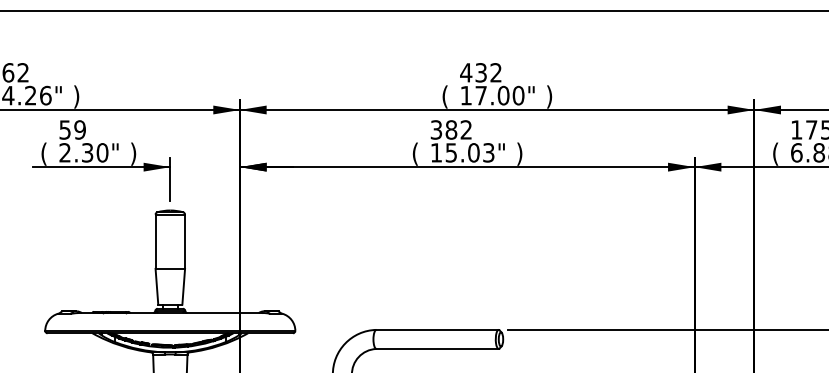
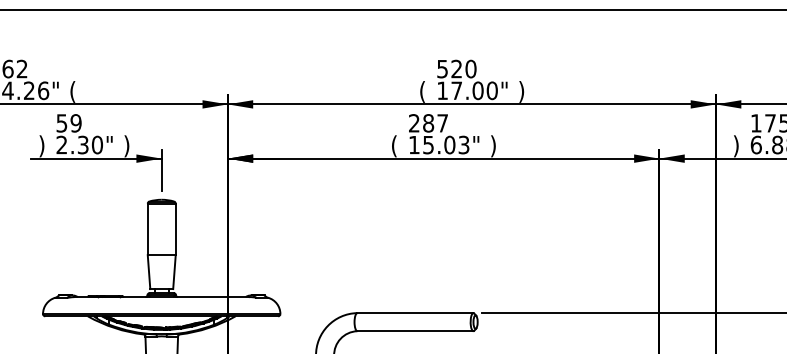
text: (481, 72) -> (457, 68), 432 -> 520
text: (76, 96) -> (72, 91), ) -> (
text: (450, 129) -> (427, 122), 382 -> 287
text: (43, 153) -> (41, 145), ( -> )
text: (775, 153) -> (736, 145), ( -> )

